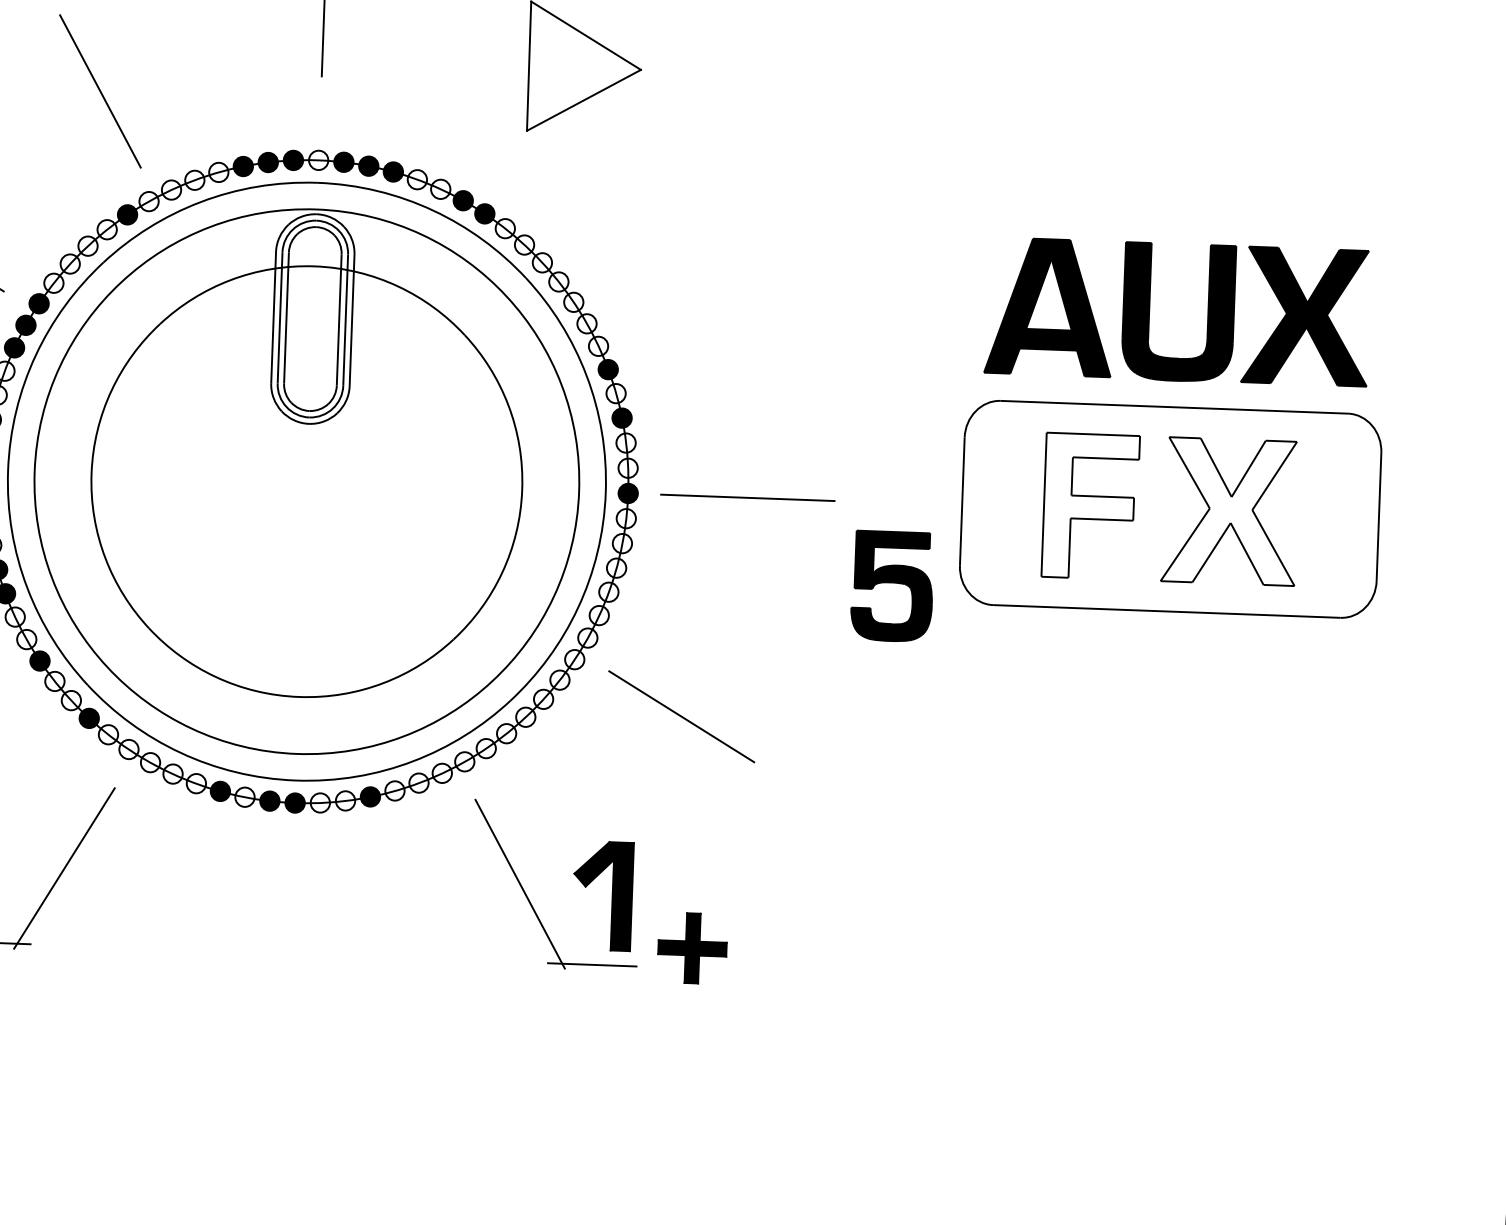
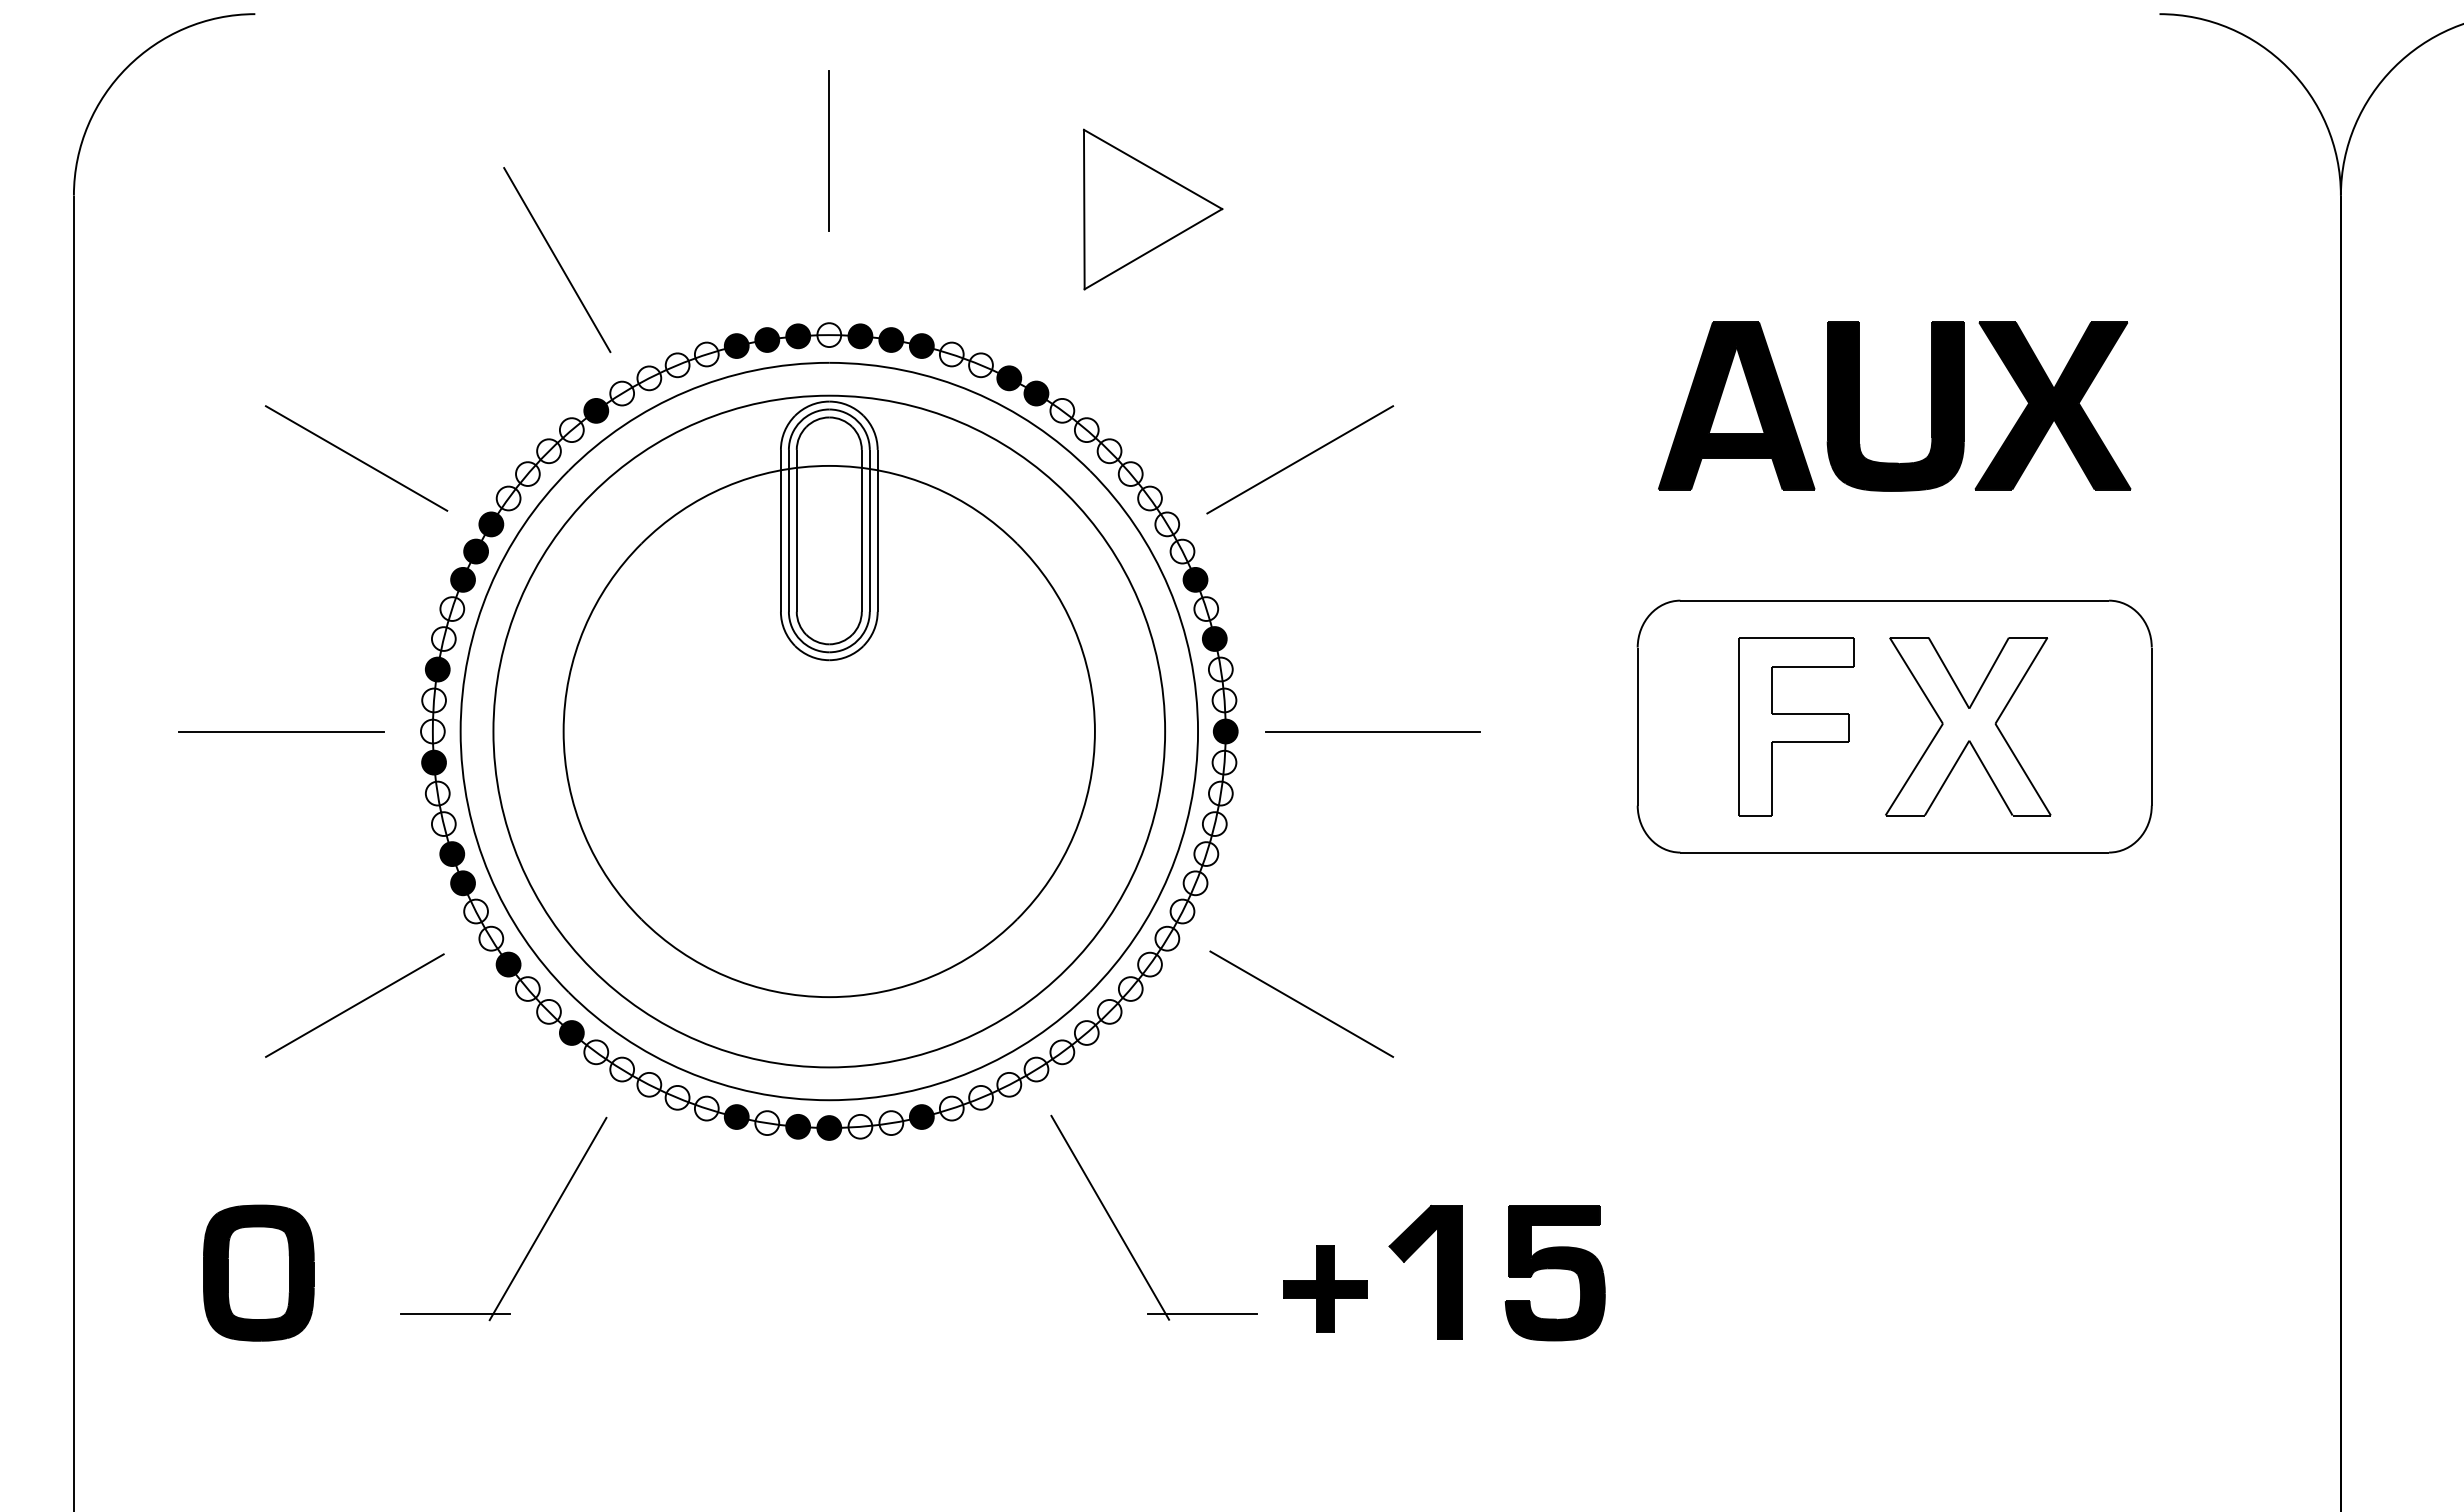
line: (696, 275) -> (1300, 459), added
part: (1149, 311) -> (1859, 406), moved
part: (891, 586) -> (1554, 1273), moved
part: (612, 896) -> (1437, 1272), moved

